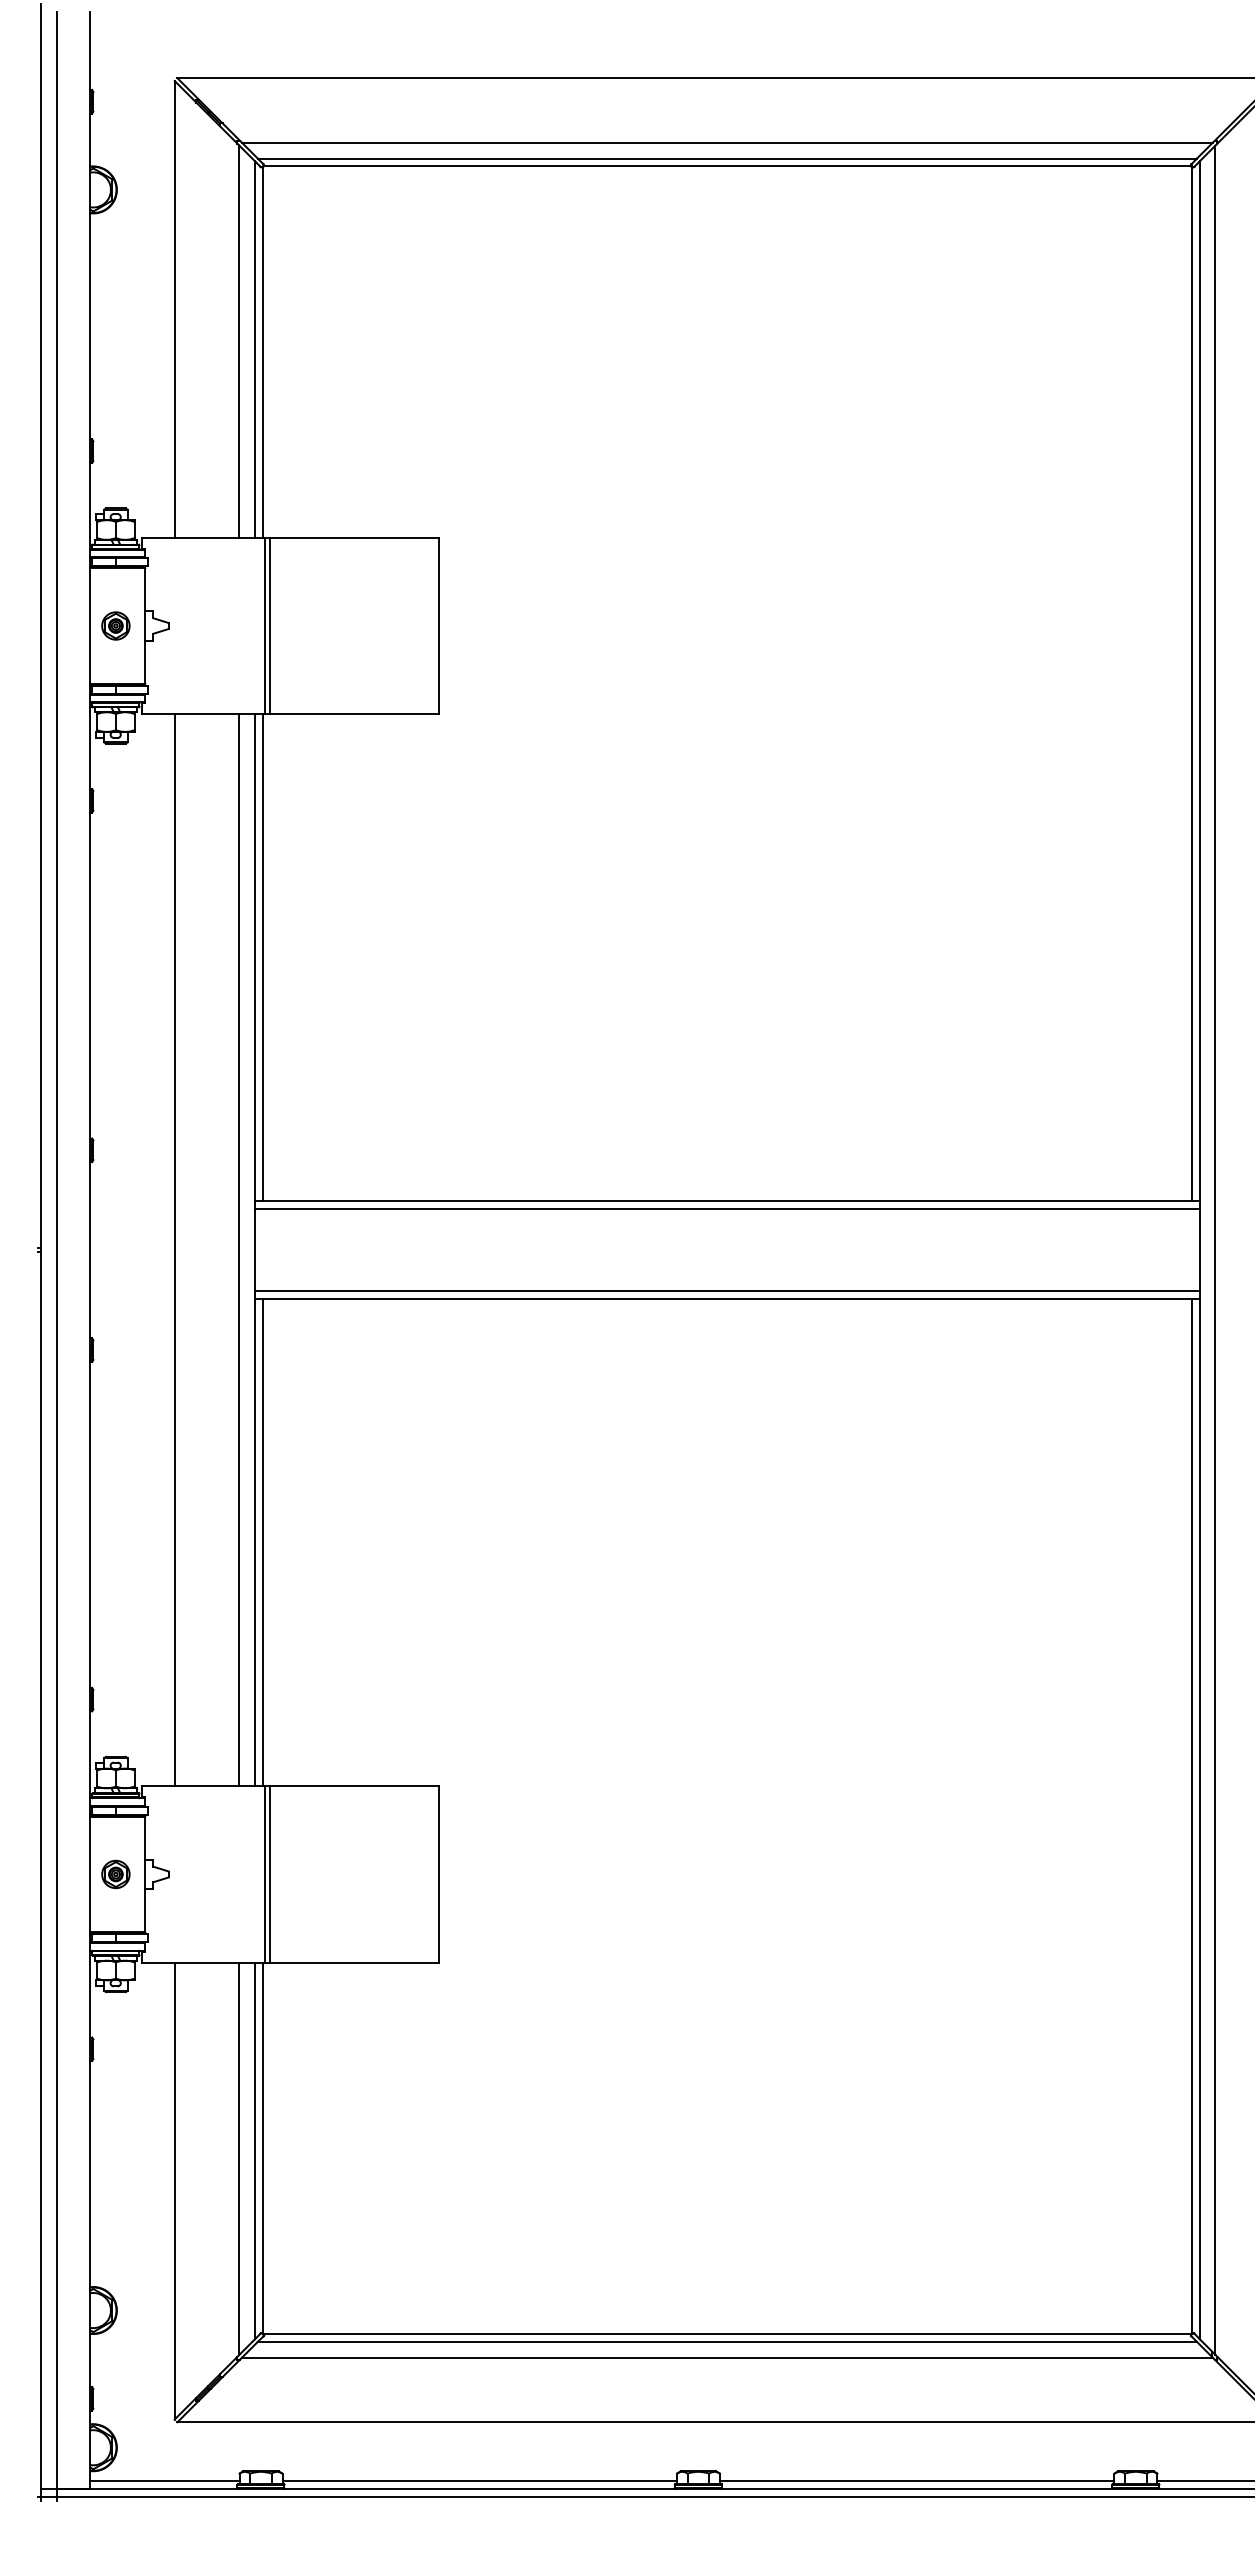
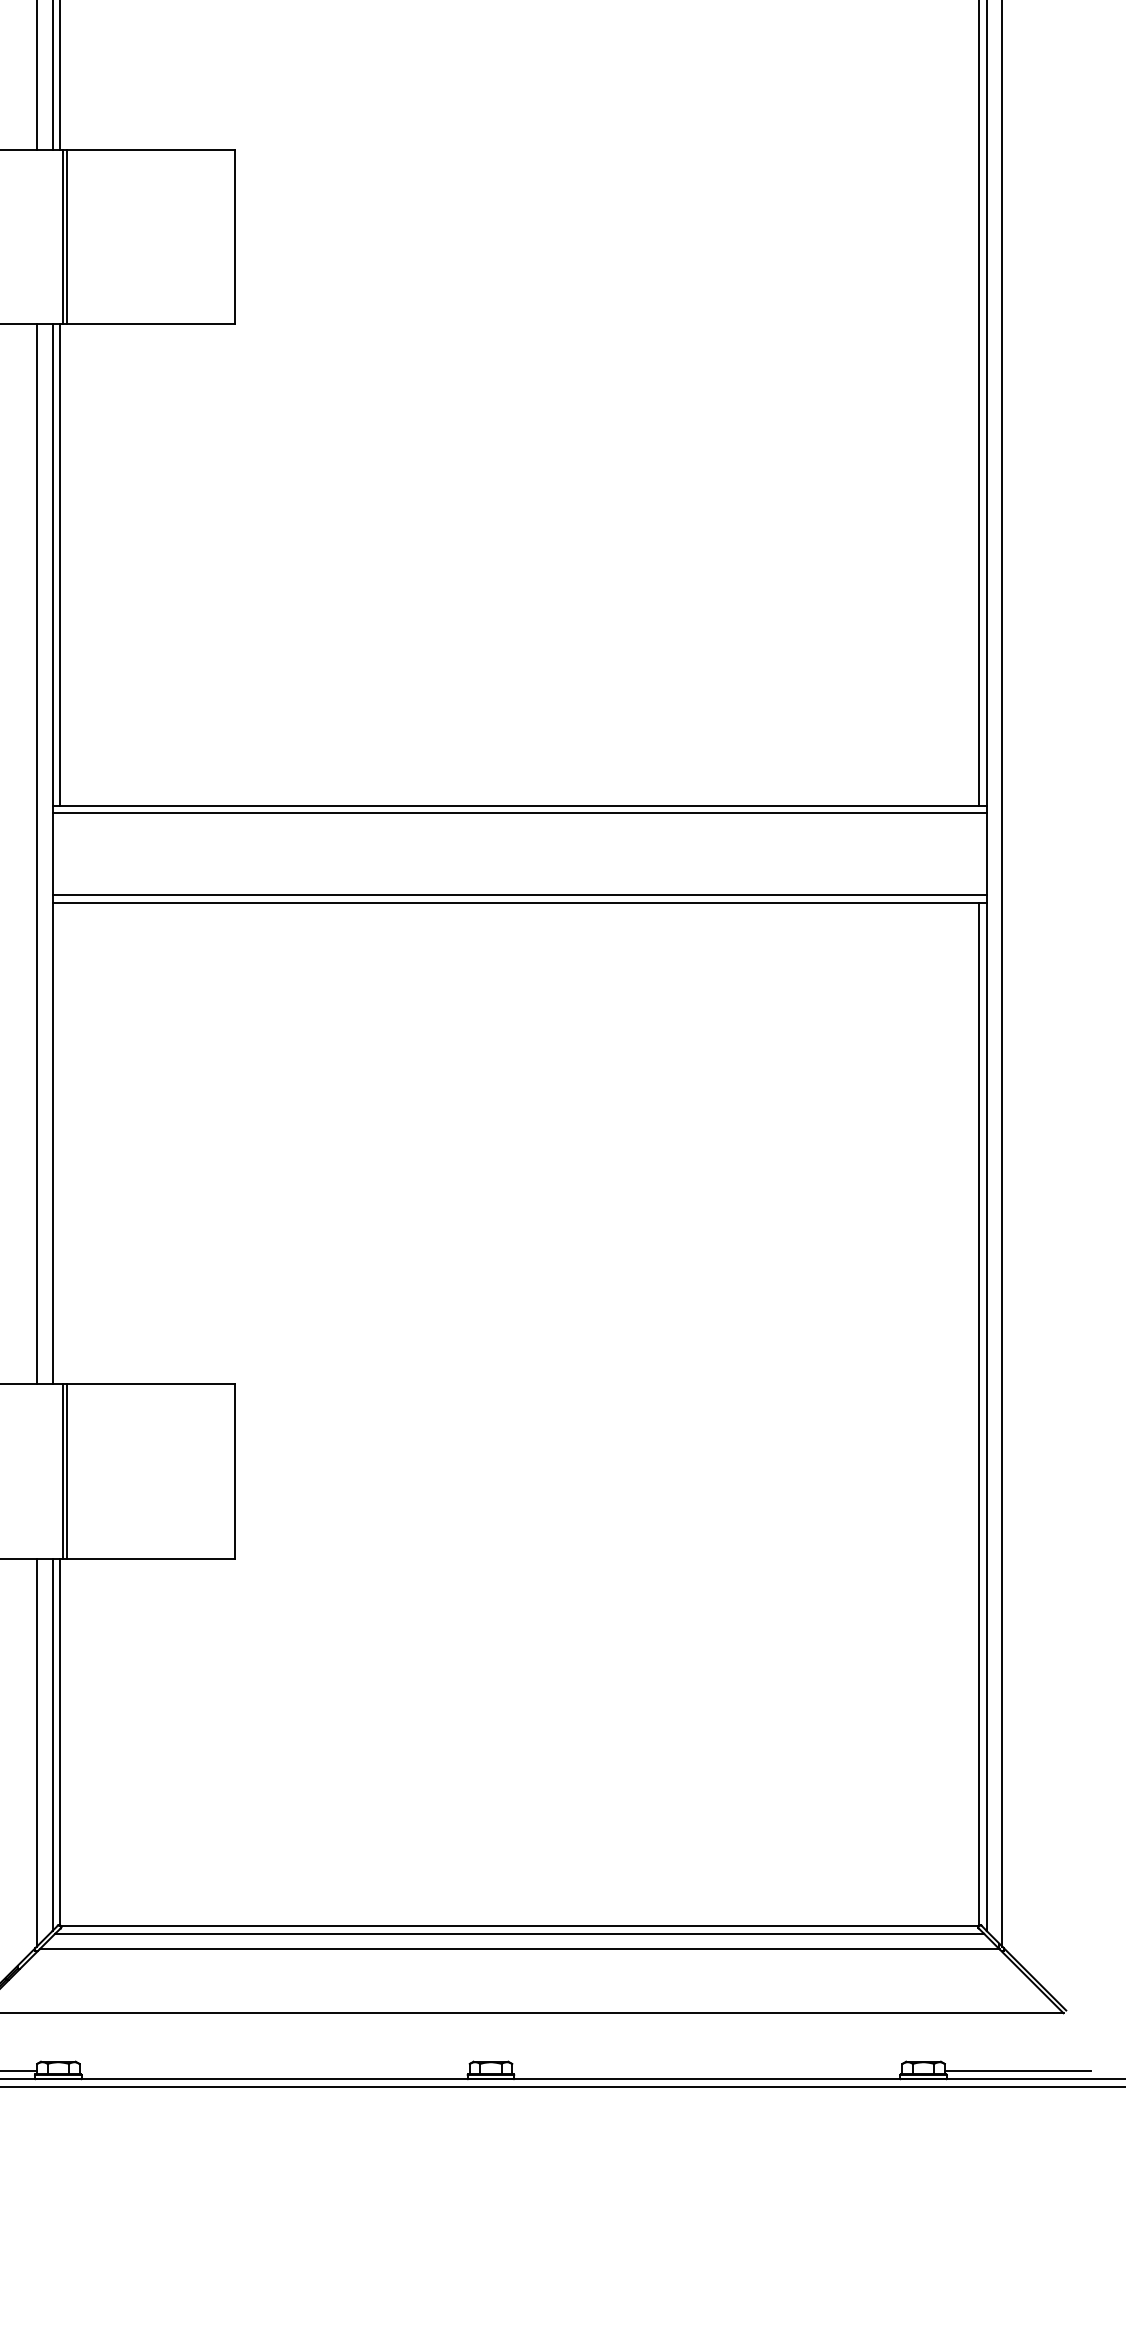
line: (262, 1542) -> (59, 1143), removed
line: (479, 2481) -> (274, 2071), removed
line: (916, 2481) -> (706, 2071), removed

